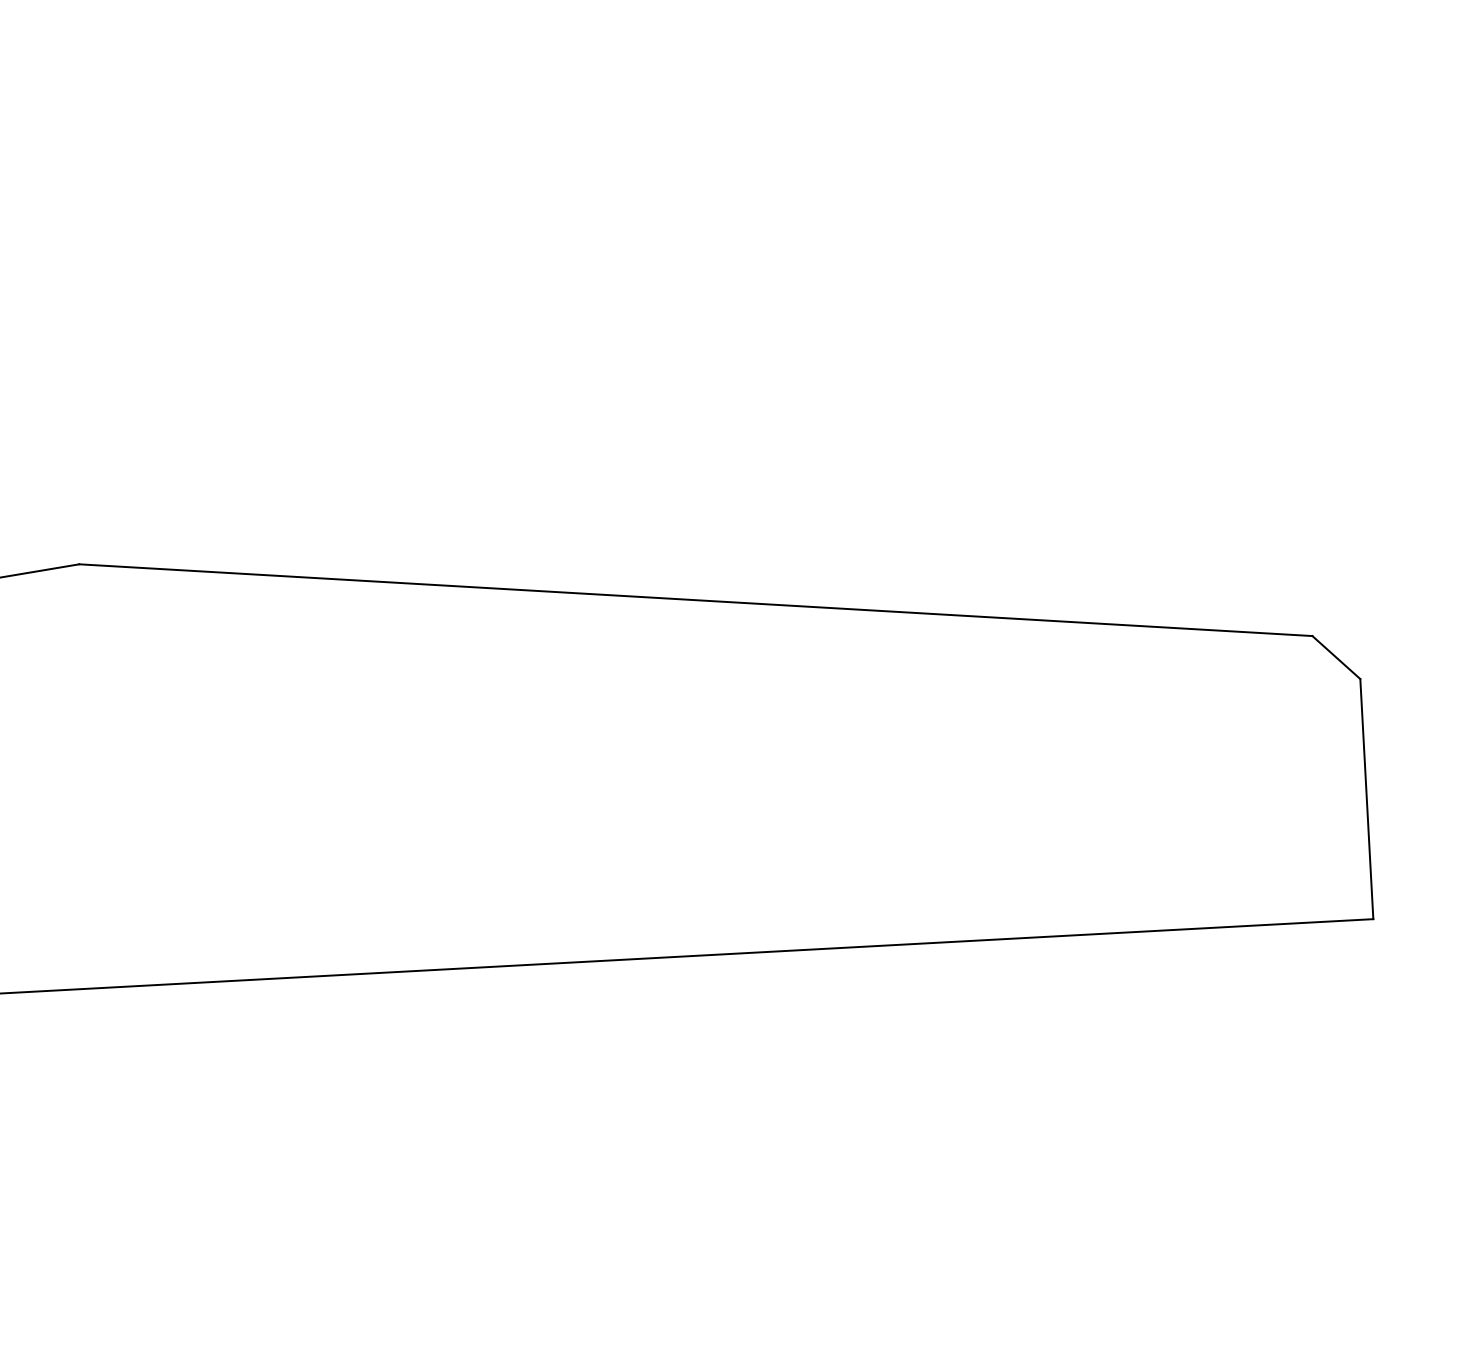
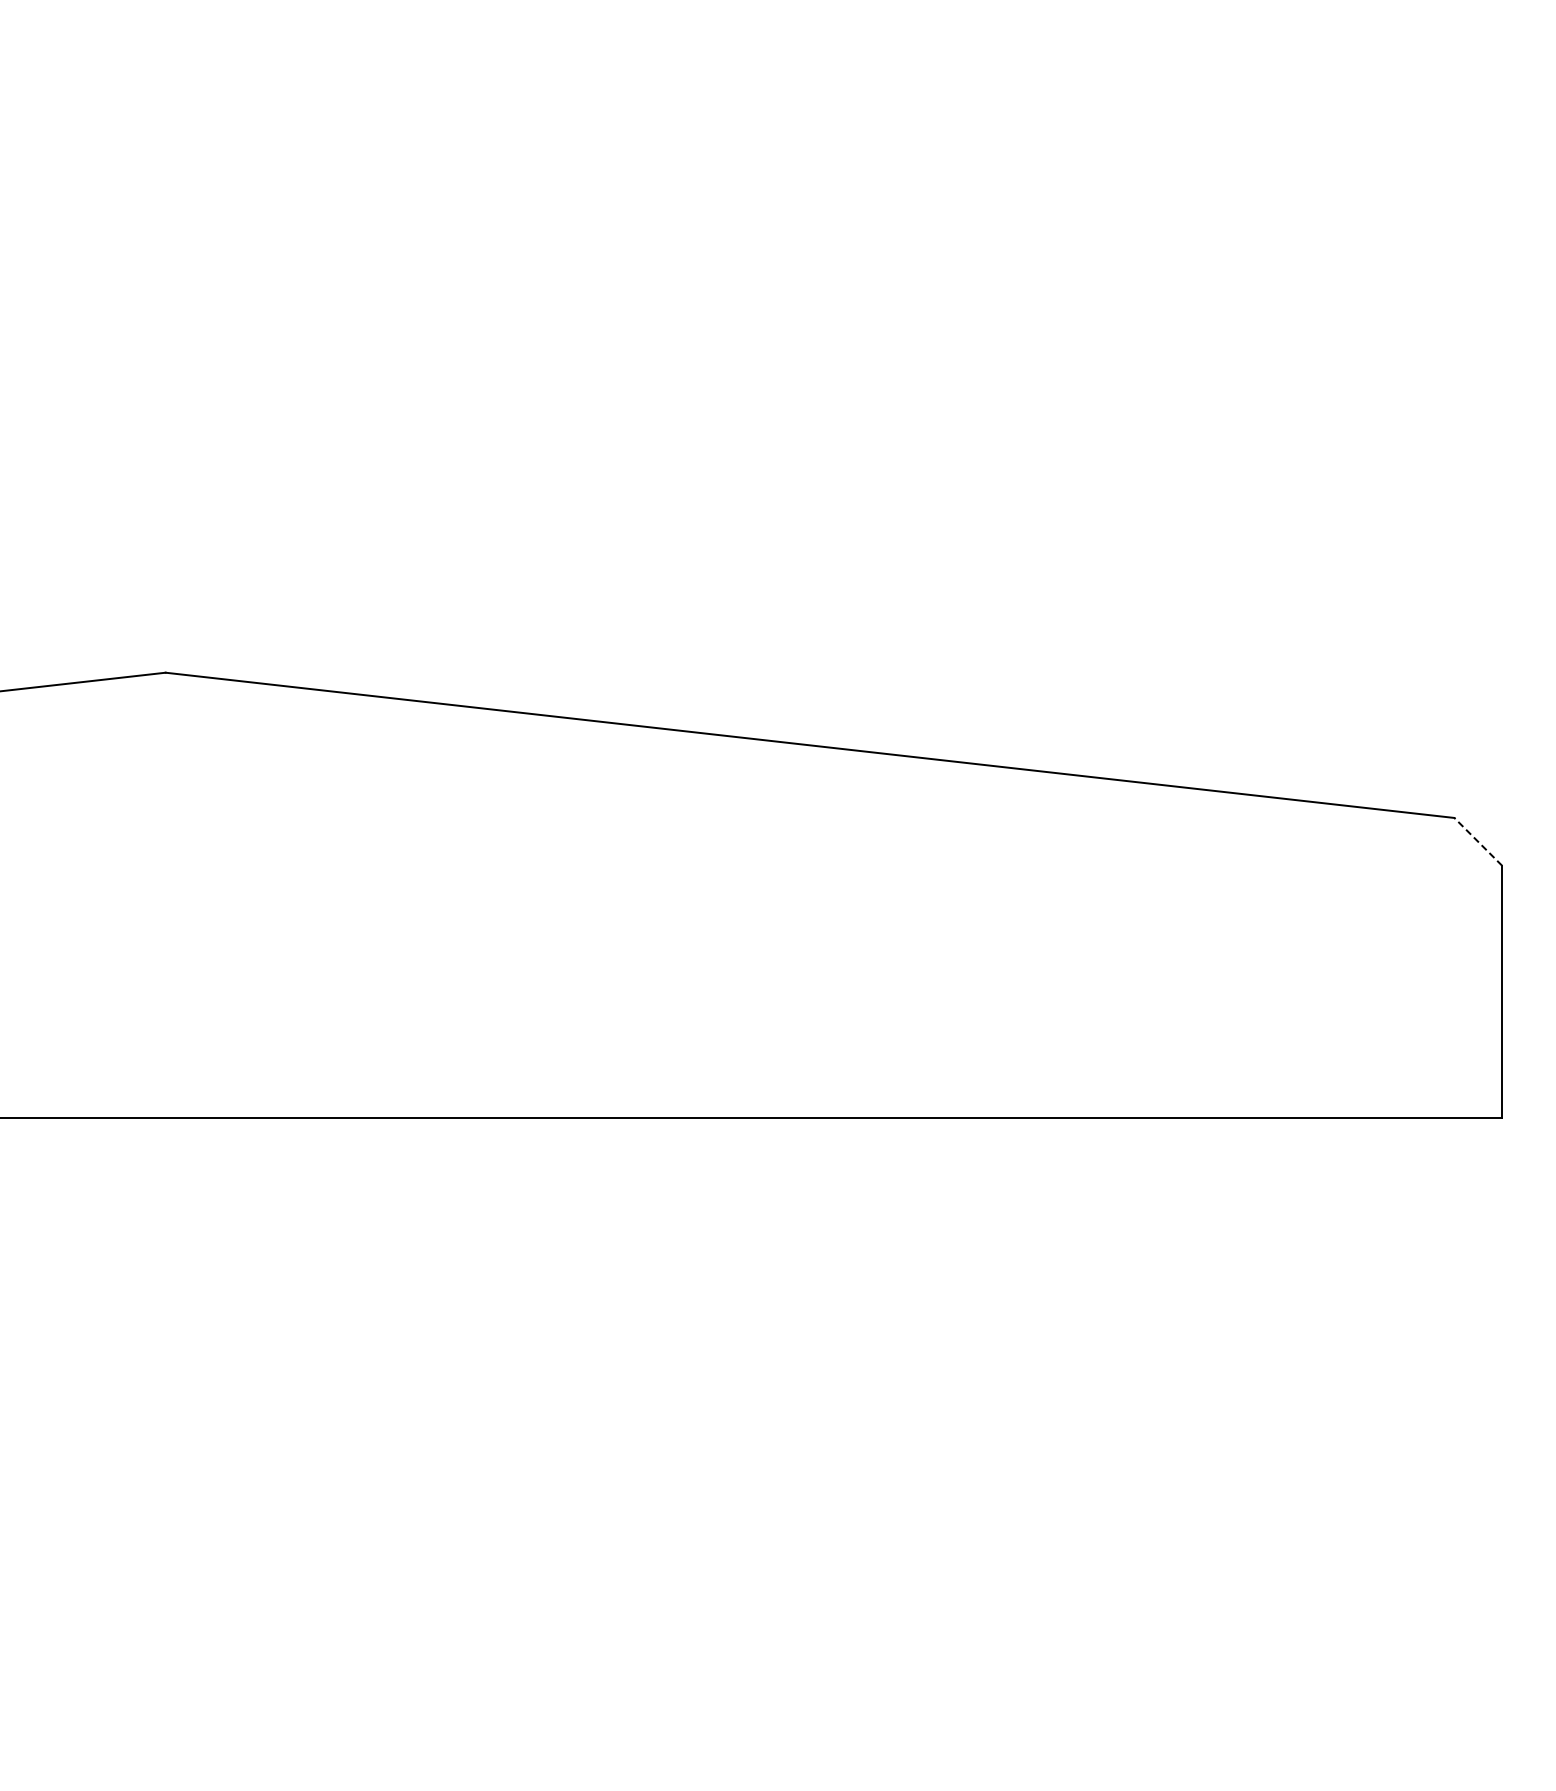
line: (1336, 657) -> (1478, 841), solid -> dashed

